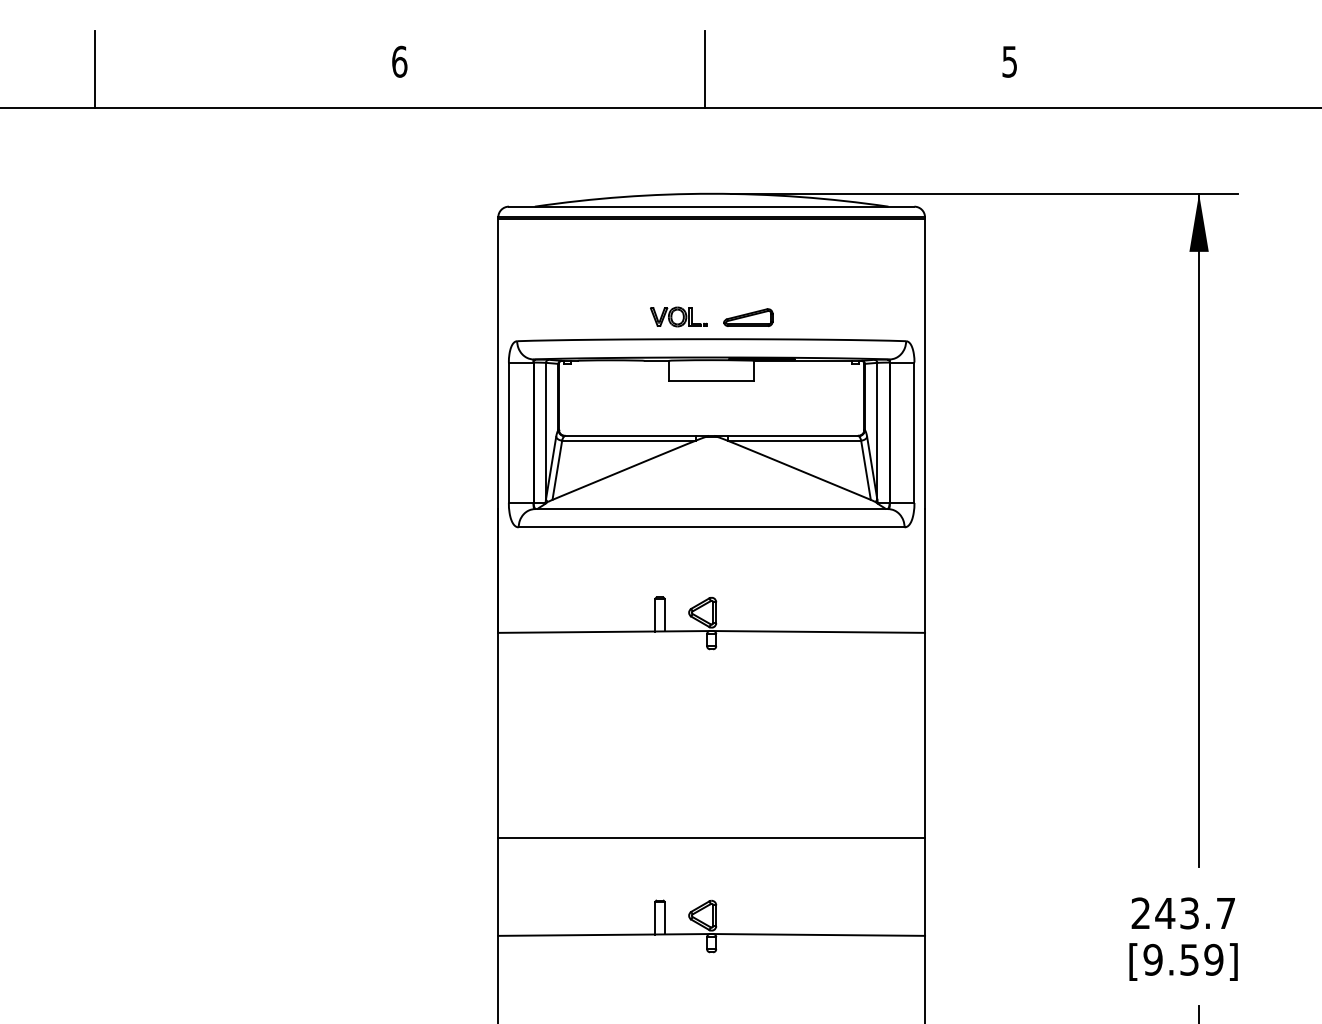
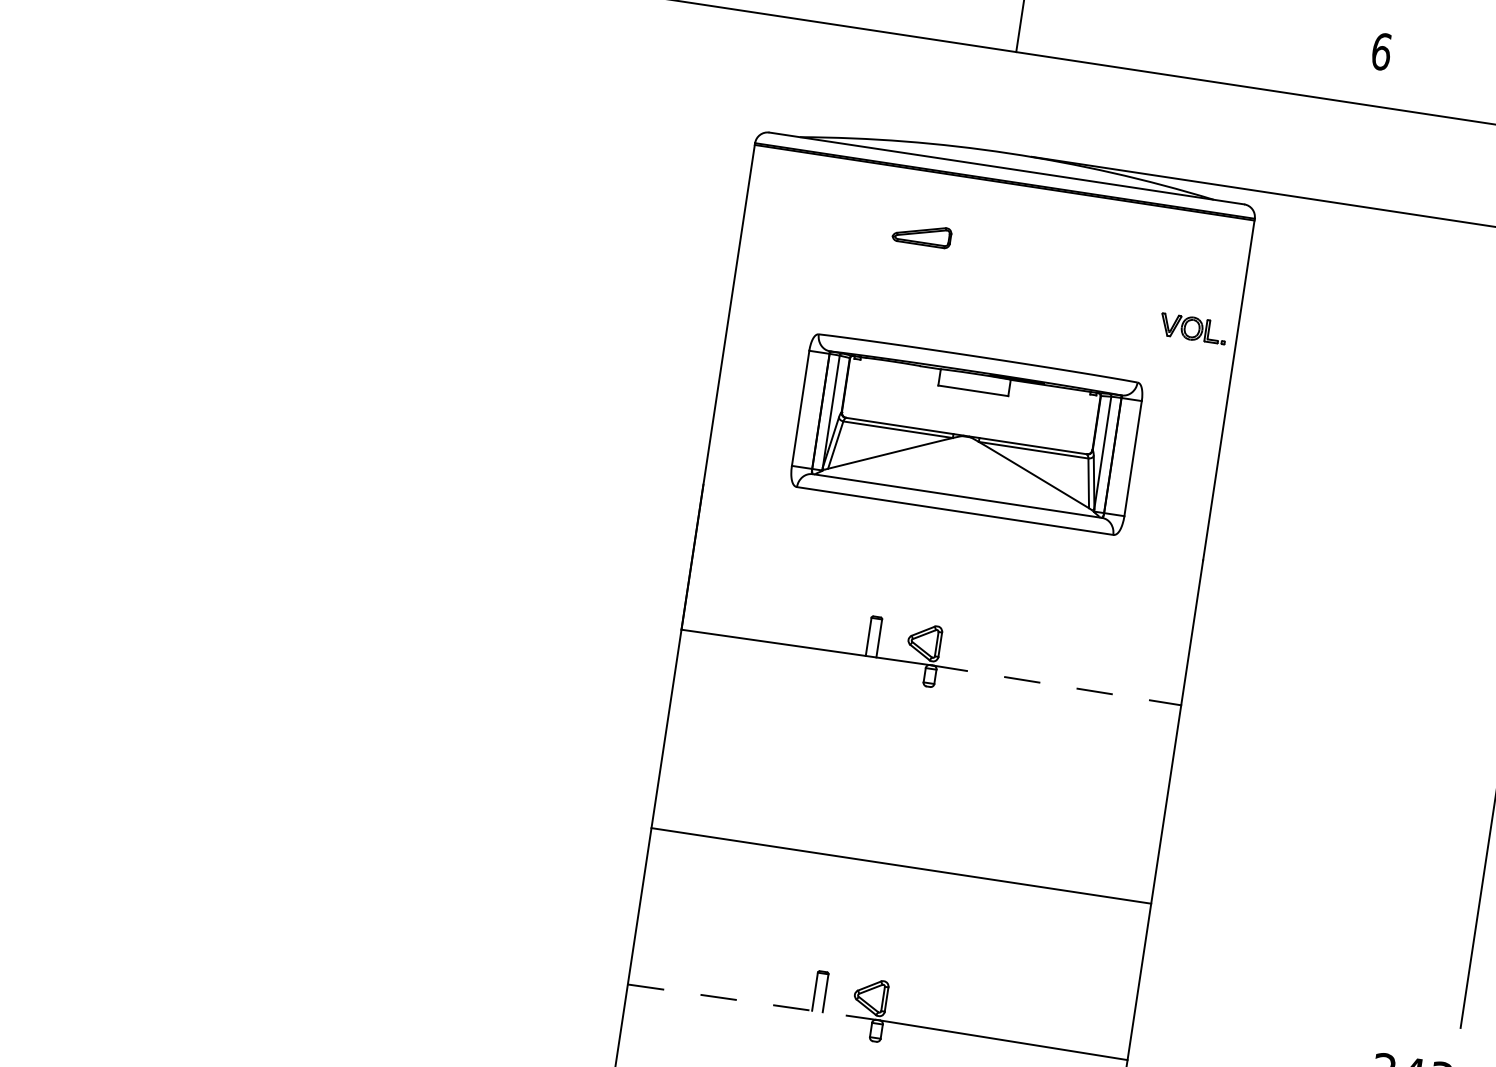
text: (1009, 61) -> (1381, 51), 5 -> 6
part: (678, 316) -> (1193, 328), moved
part: (748, 317) -> (922, 234), moved
part: (711, 433) -> (966, 434), size x0.7
line: (818, 631) -> (1056, 684), solid -> dashed
line: (711, 838) -> (901, 866), moved
line: (604, 934) -> (752, 1001), solid -> dashed

